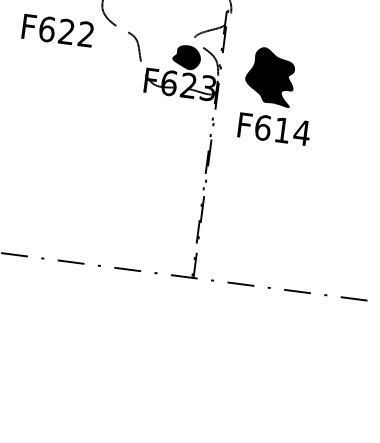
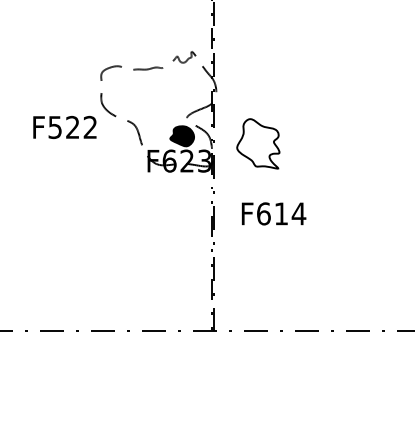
text: (47, 29) -> (55, 127), F622 -> F522
fill: (270, 76) -> (258, 143), removed
text: (273, 128) -> (273, 213), moved

